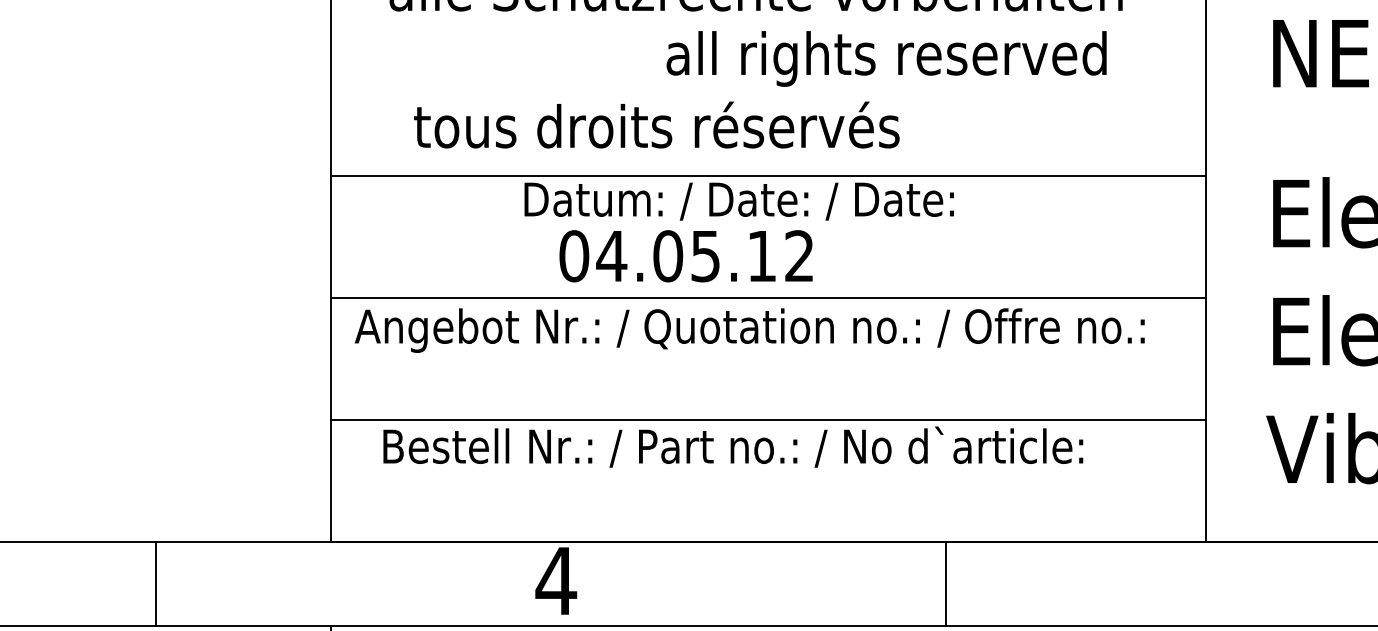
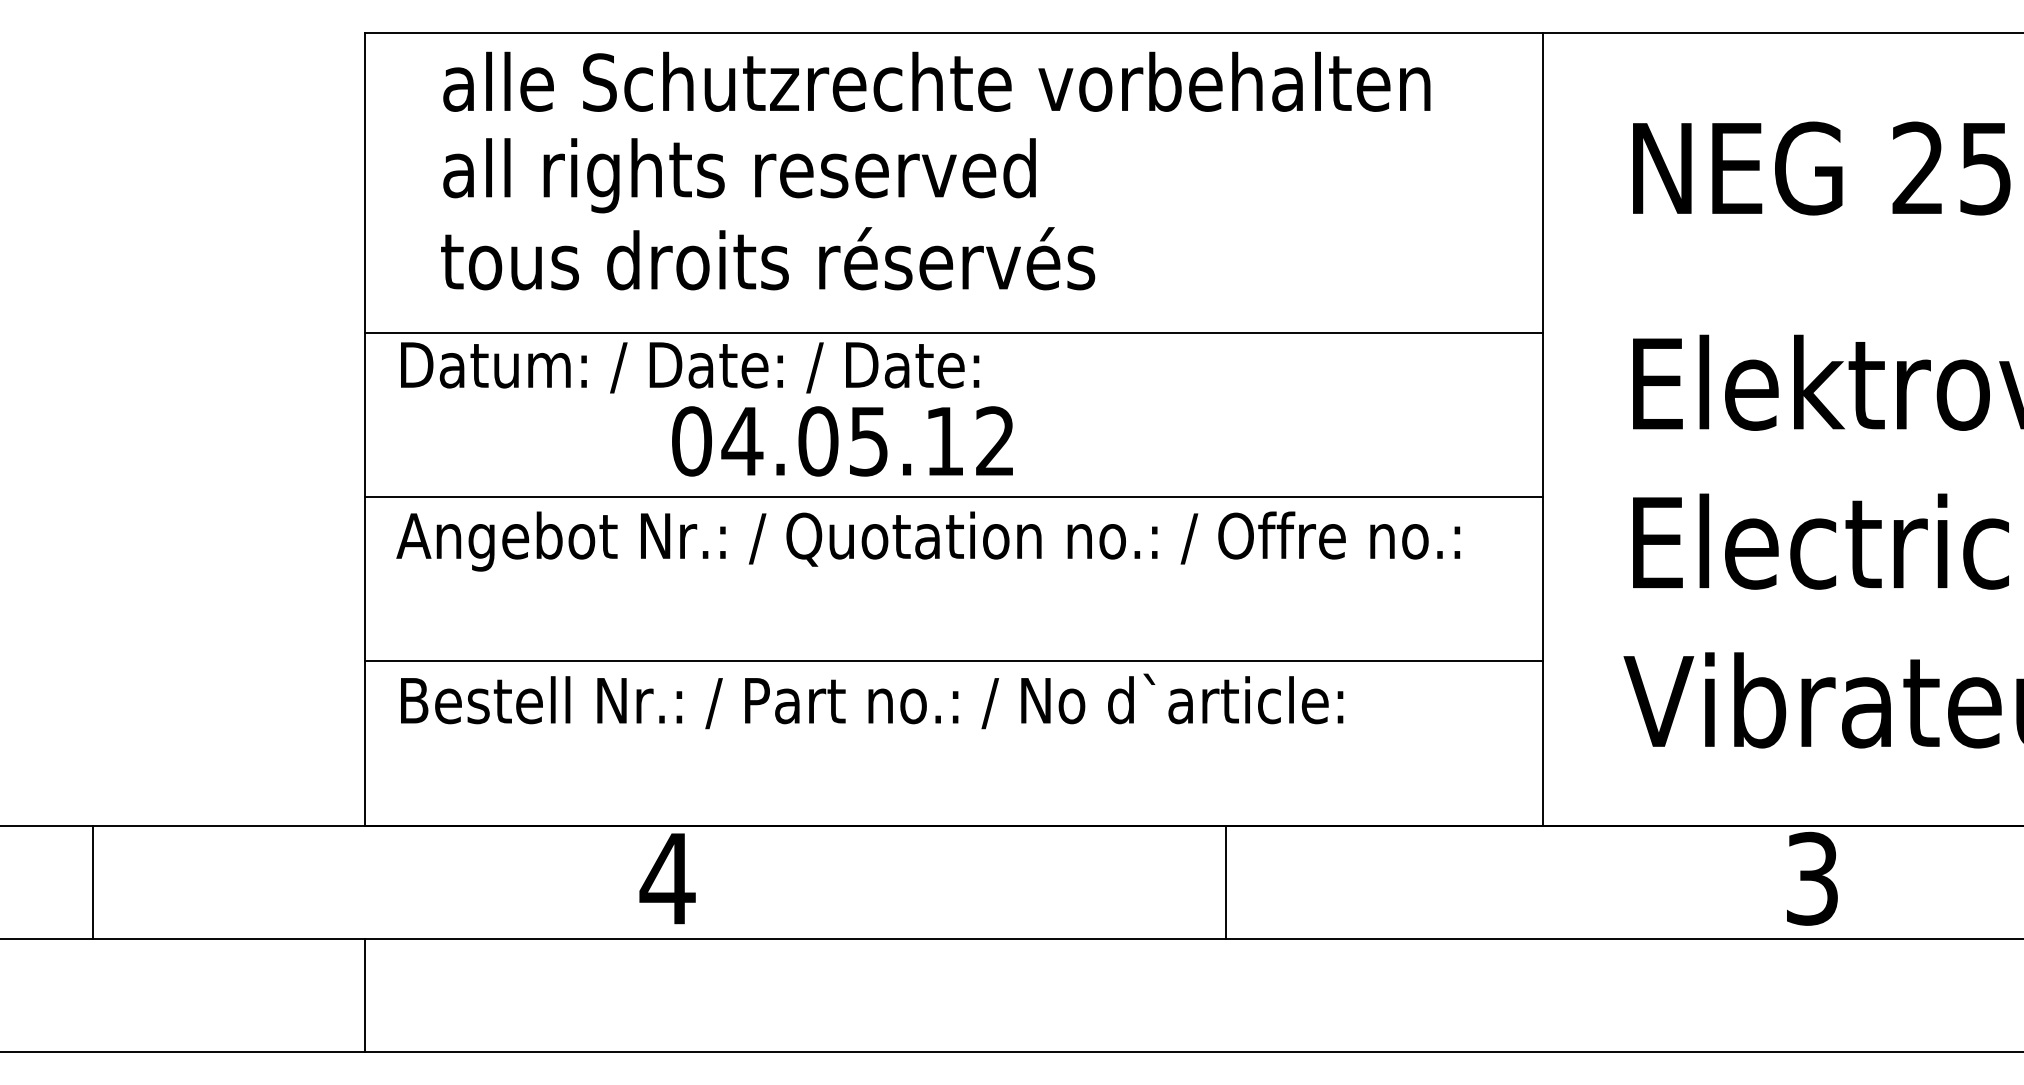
text: (886, 58) -> (739, 175), moved
text: (657, 124) -> (768, 258), moved
text: (739, 201) -> (690, 367), moved
text: (733, 447) -> (872, 701), moved
line: (155, 583) -> (92, 882), moved
line: (946, 583) -> (1225, 882), moved

